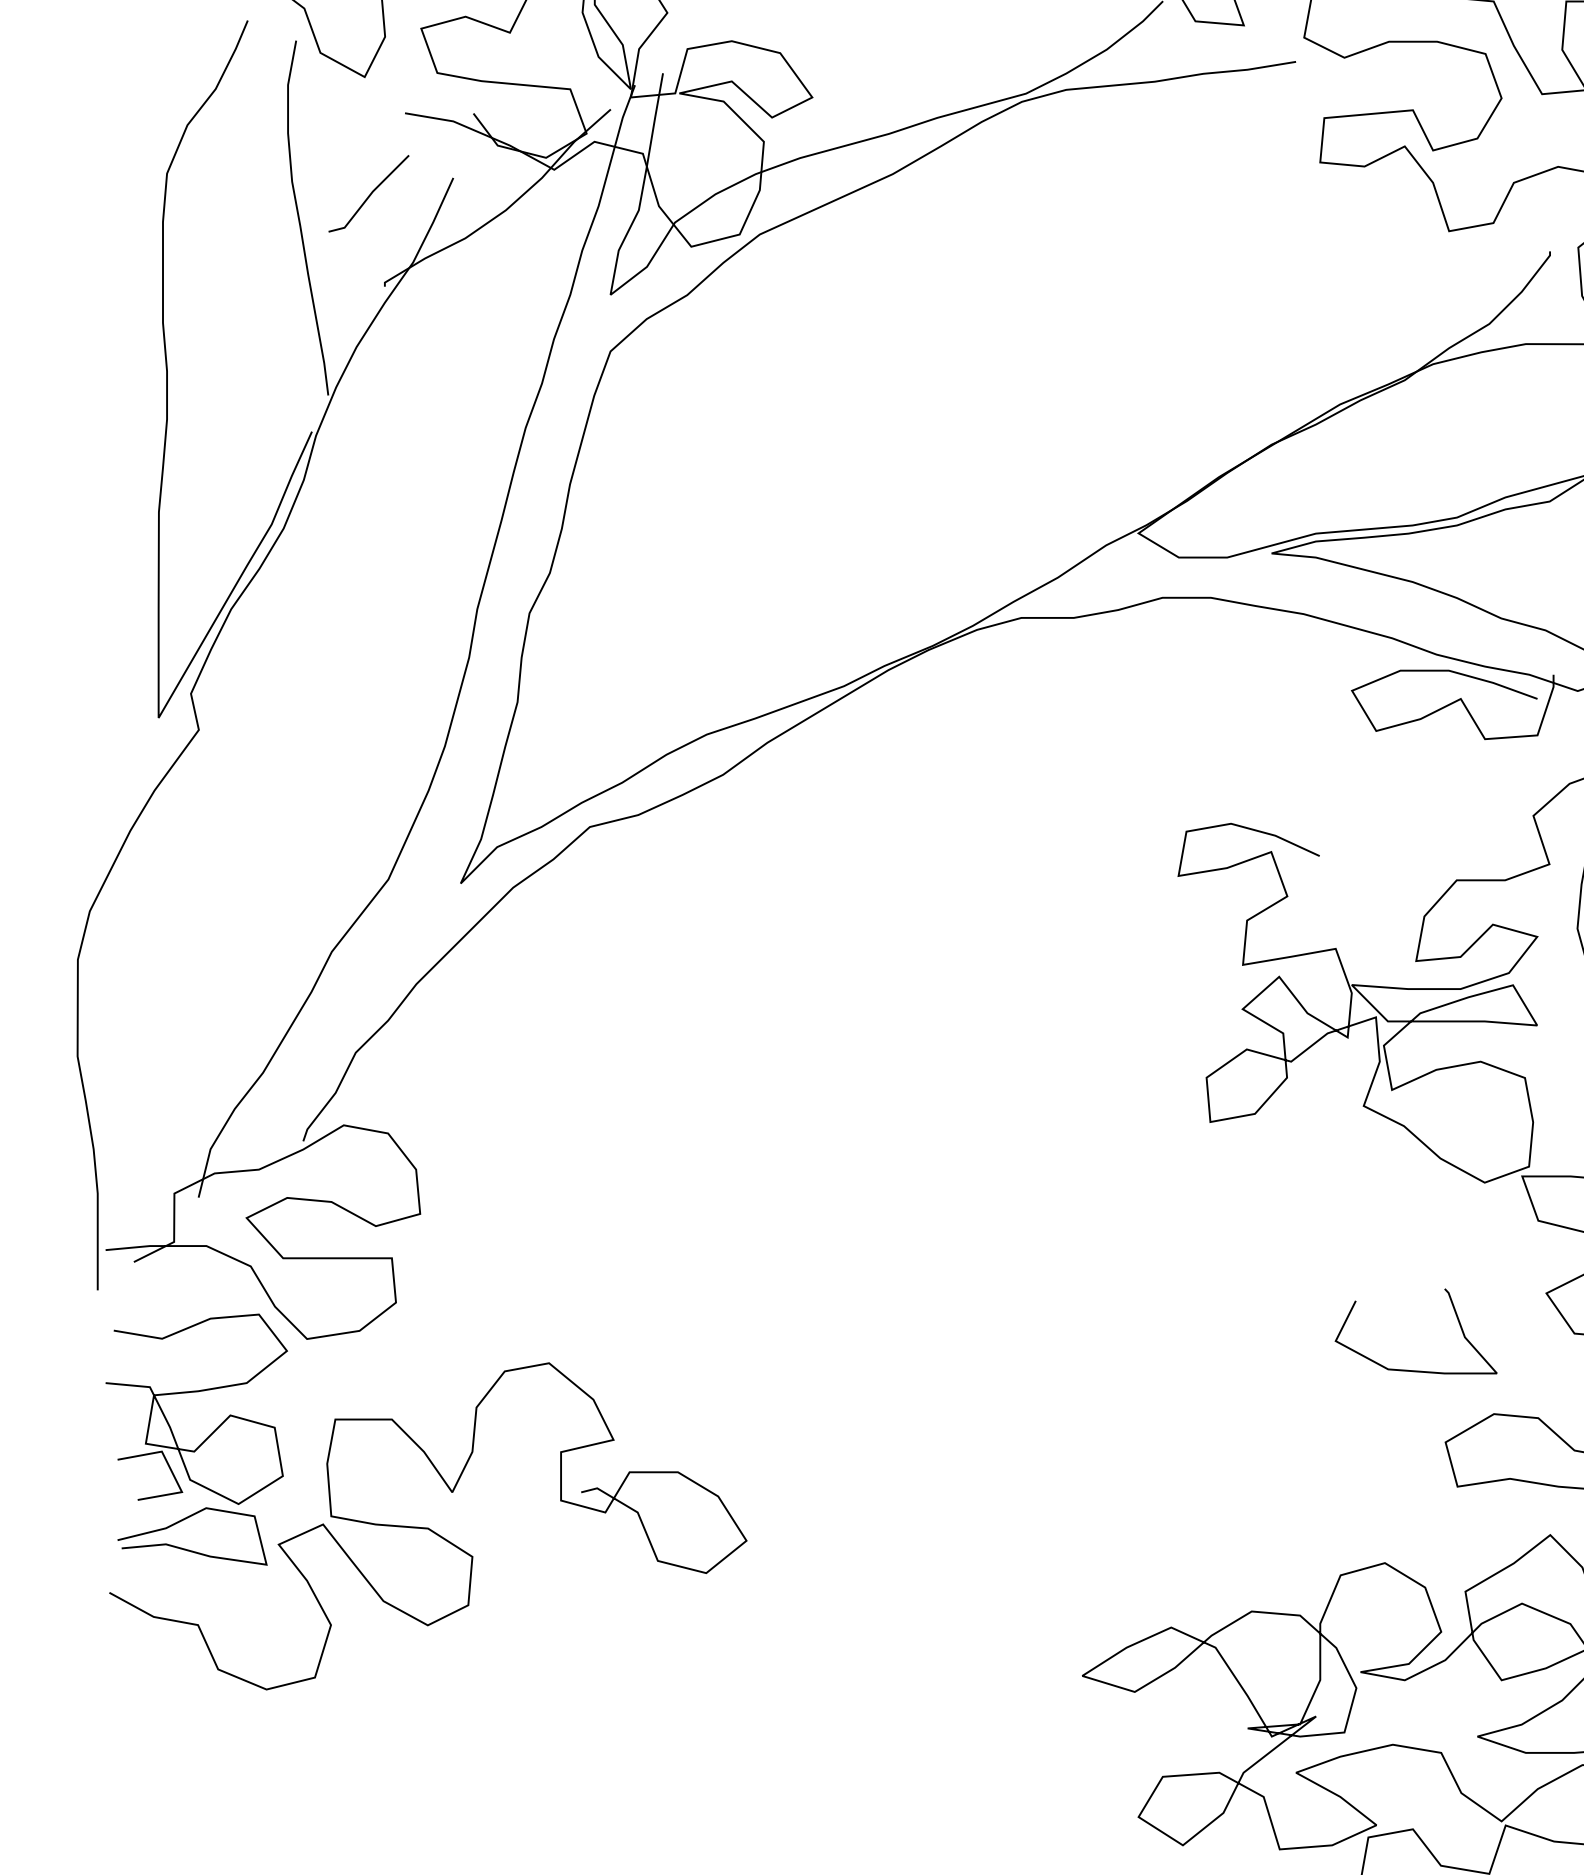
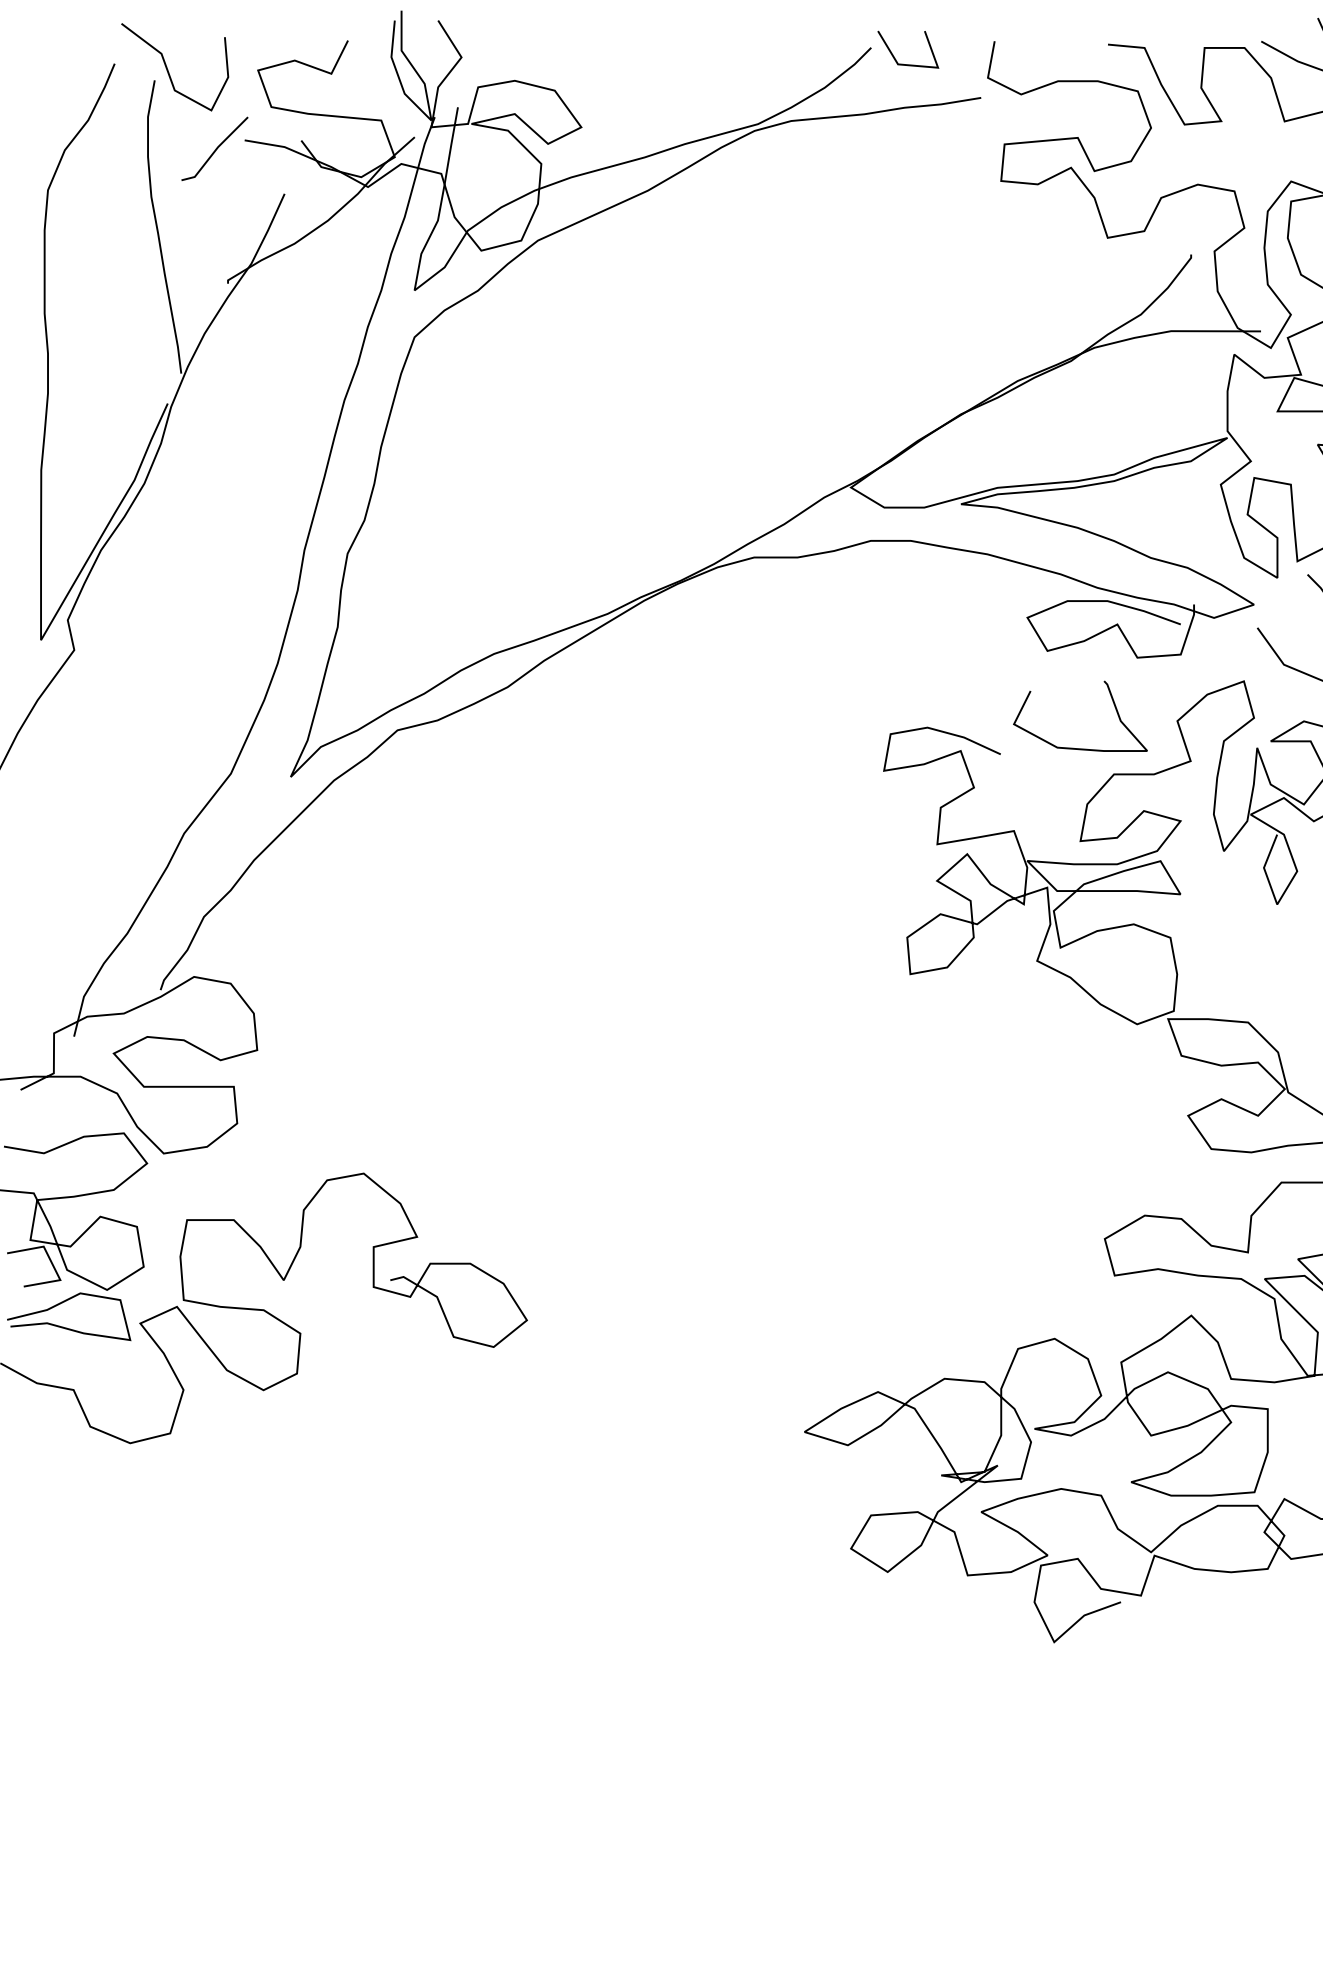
line: (369, 193) -> (215, 148), moved
curve: (1407, 1369) -> (1073, 747), moved

